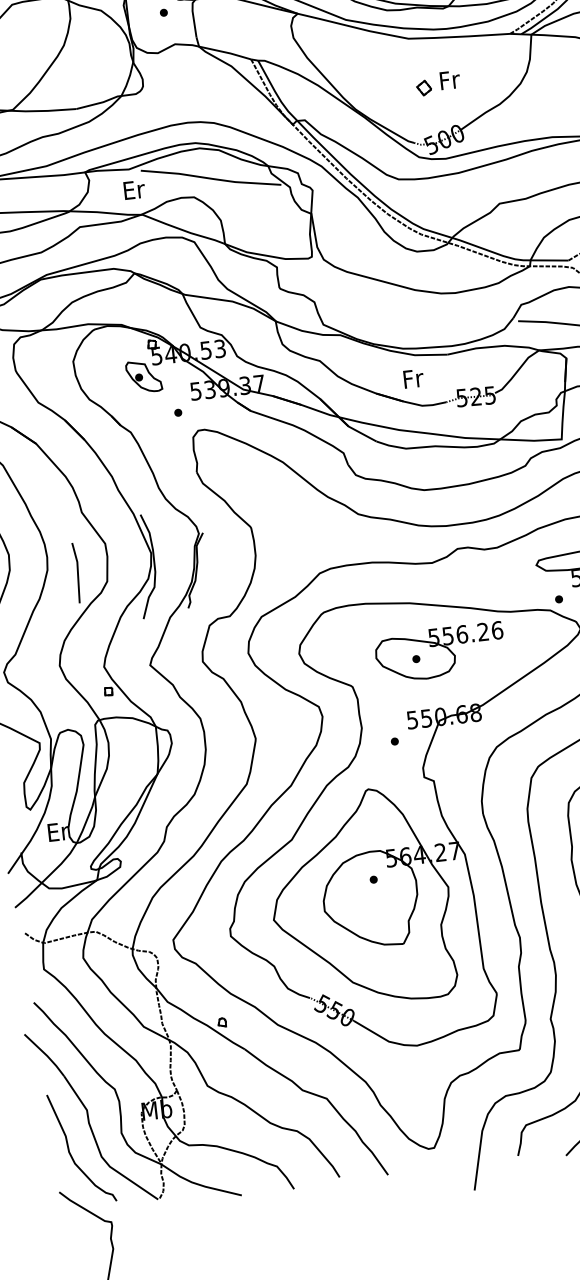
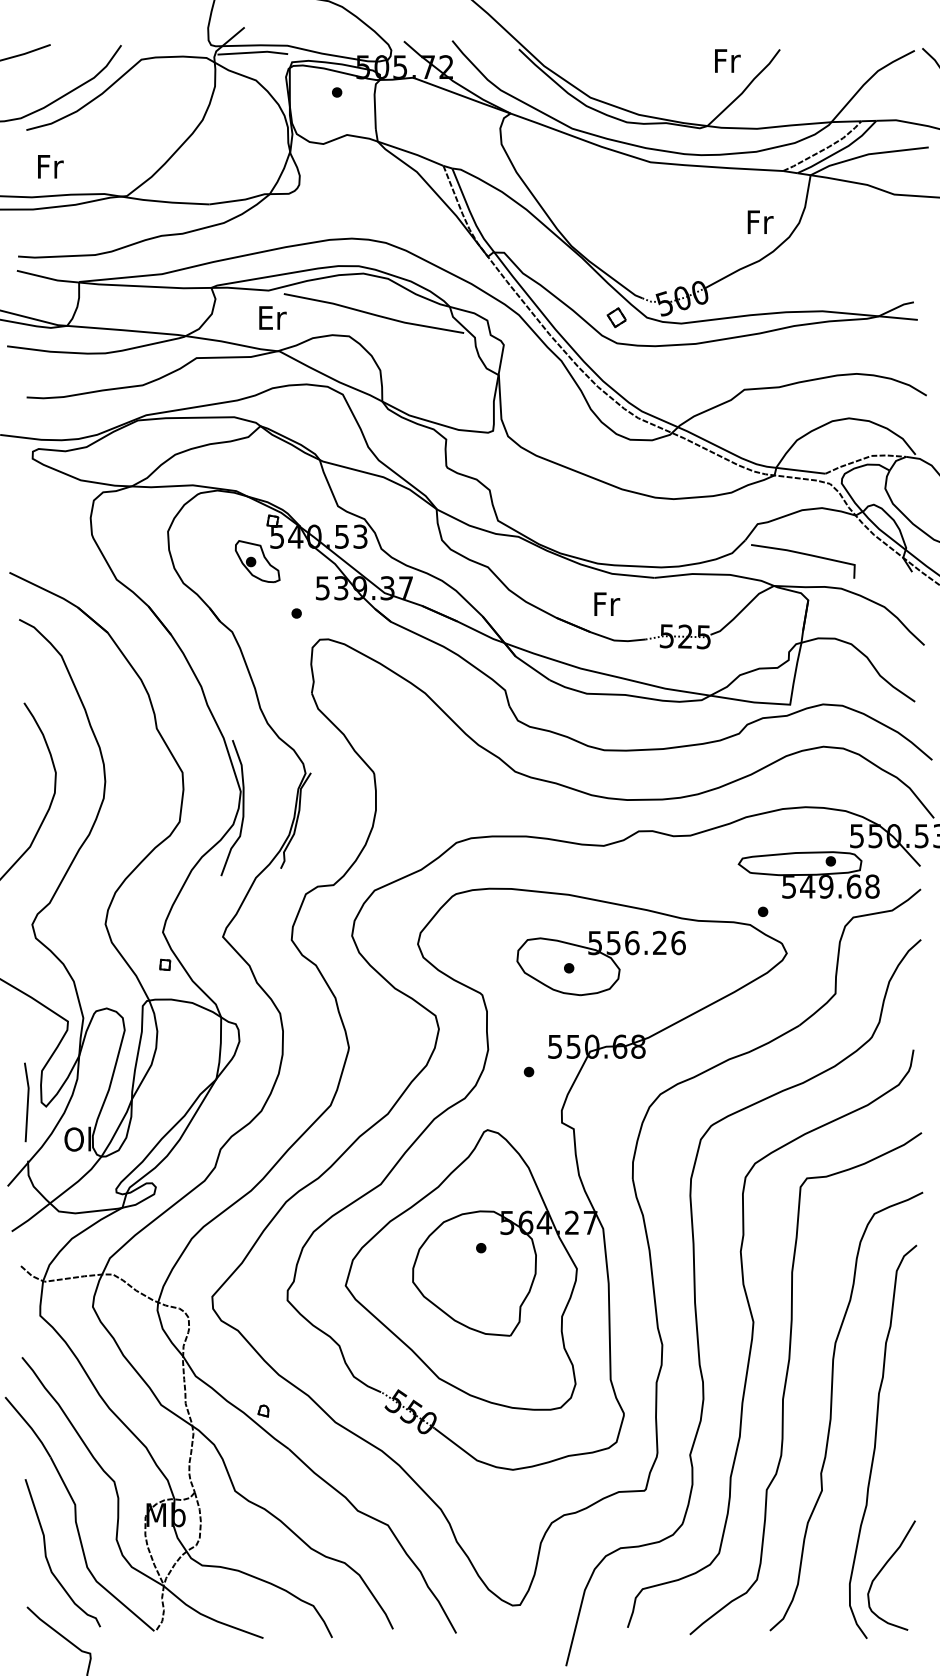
text: (450, 79) -> (760, 221), moved
part: (424, 87) -> (616, 317), moved
line: (77, 573) -> (27, 1102), moved
text: (57, 831) -> (78, 1138), Er -> Ol

